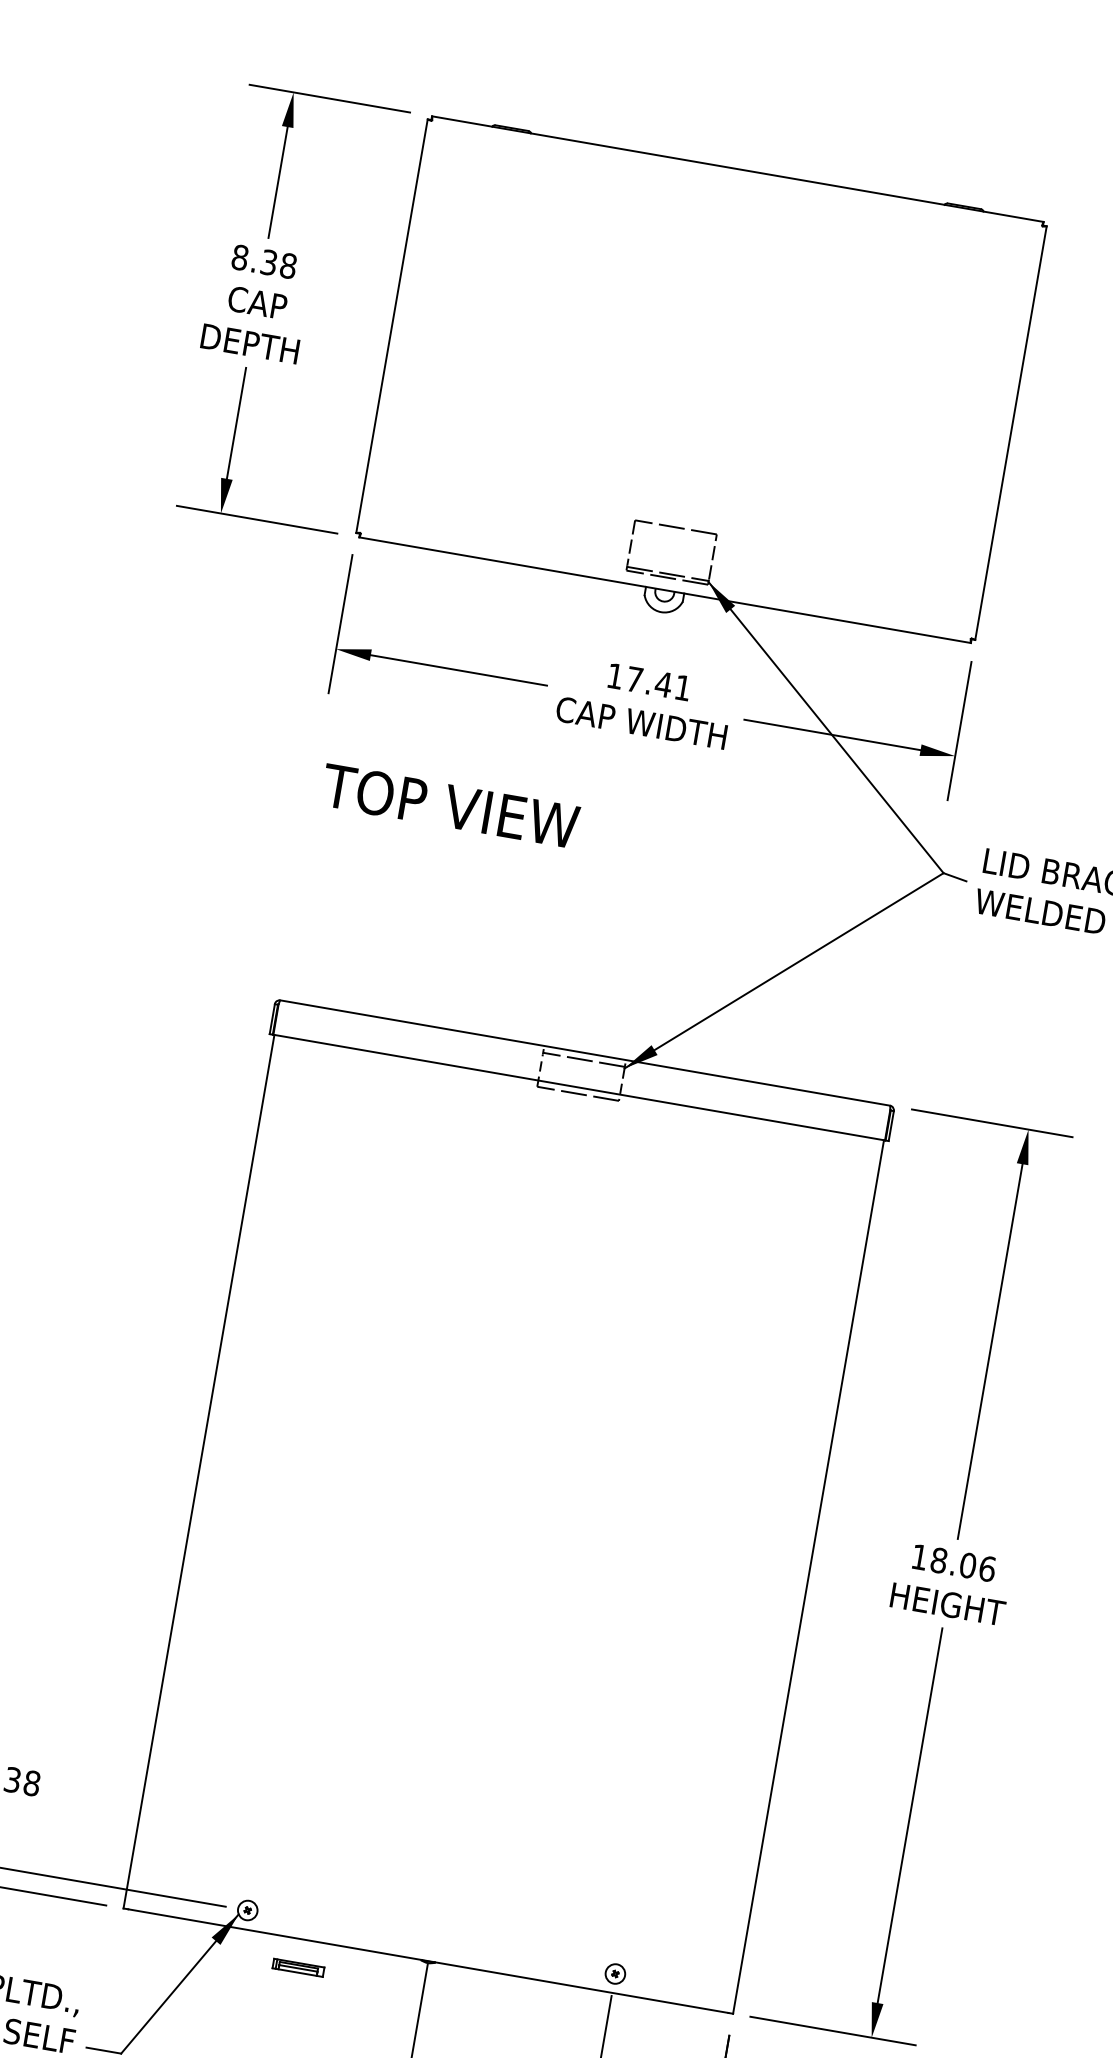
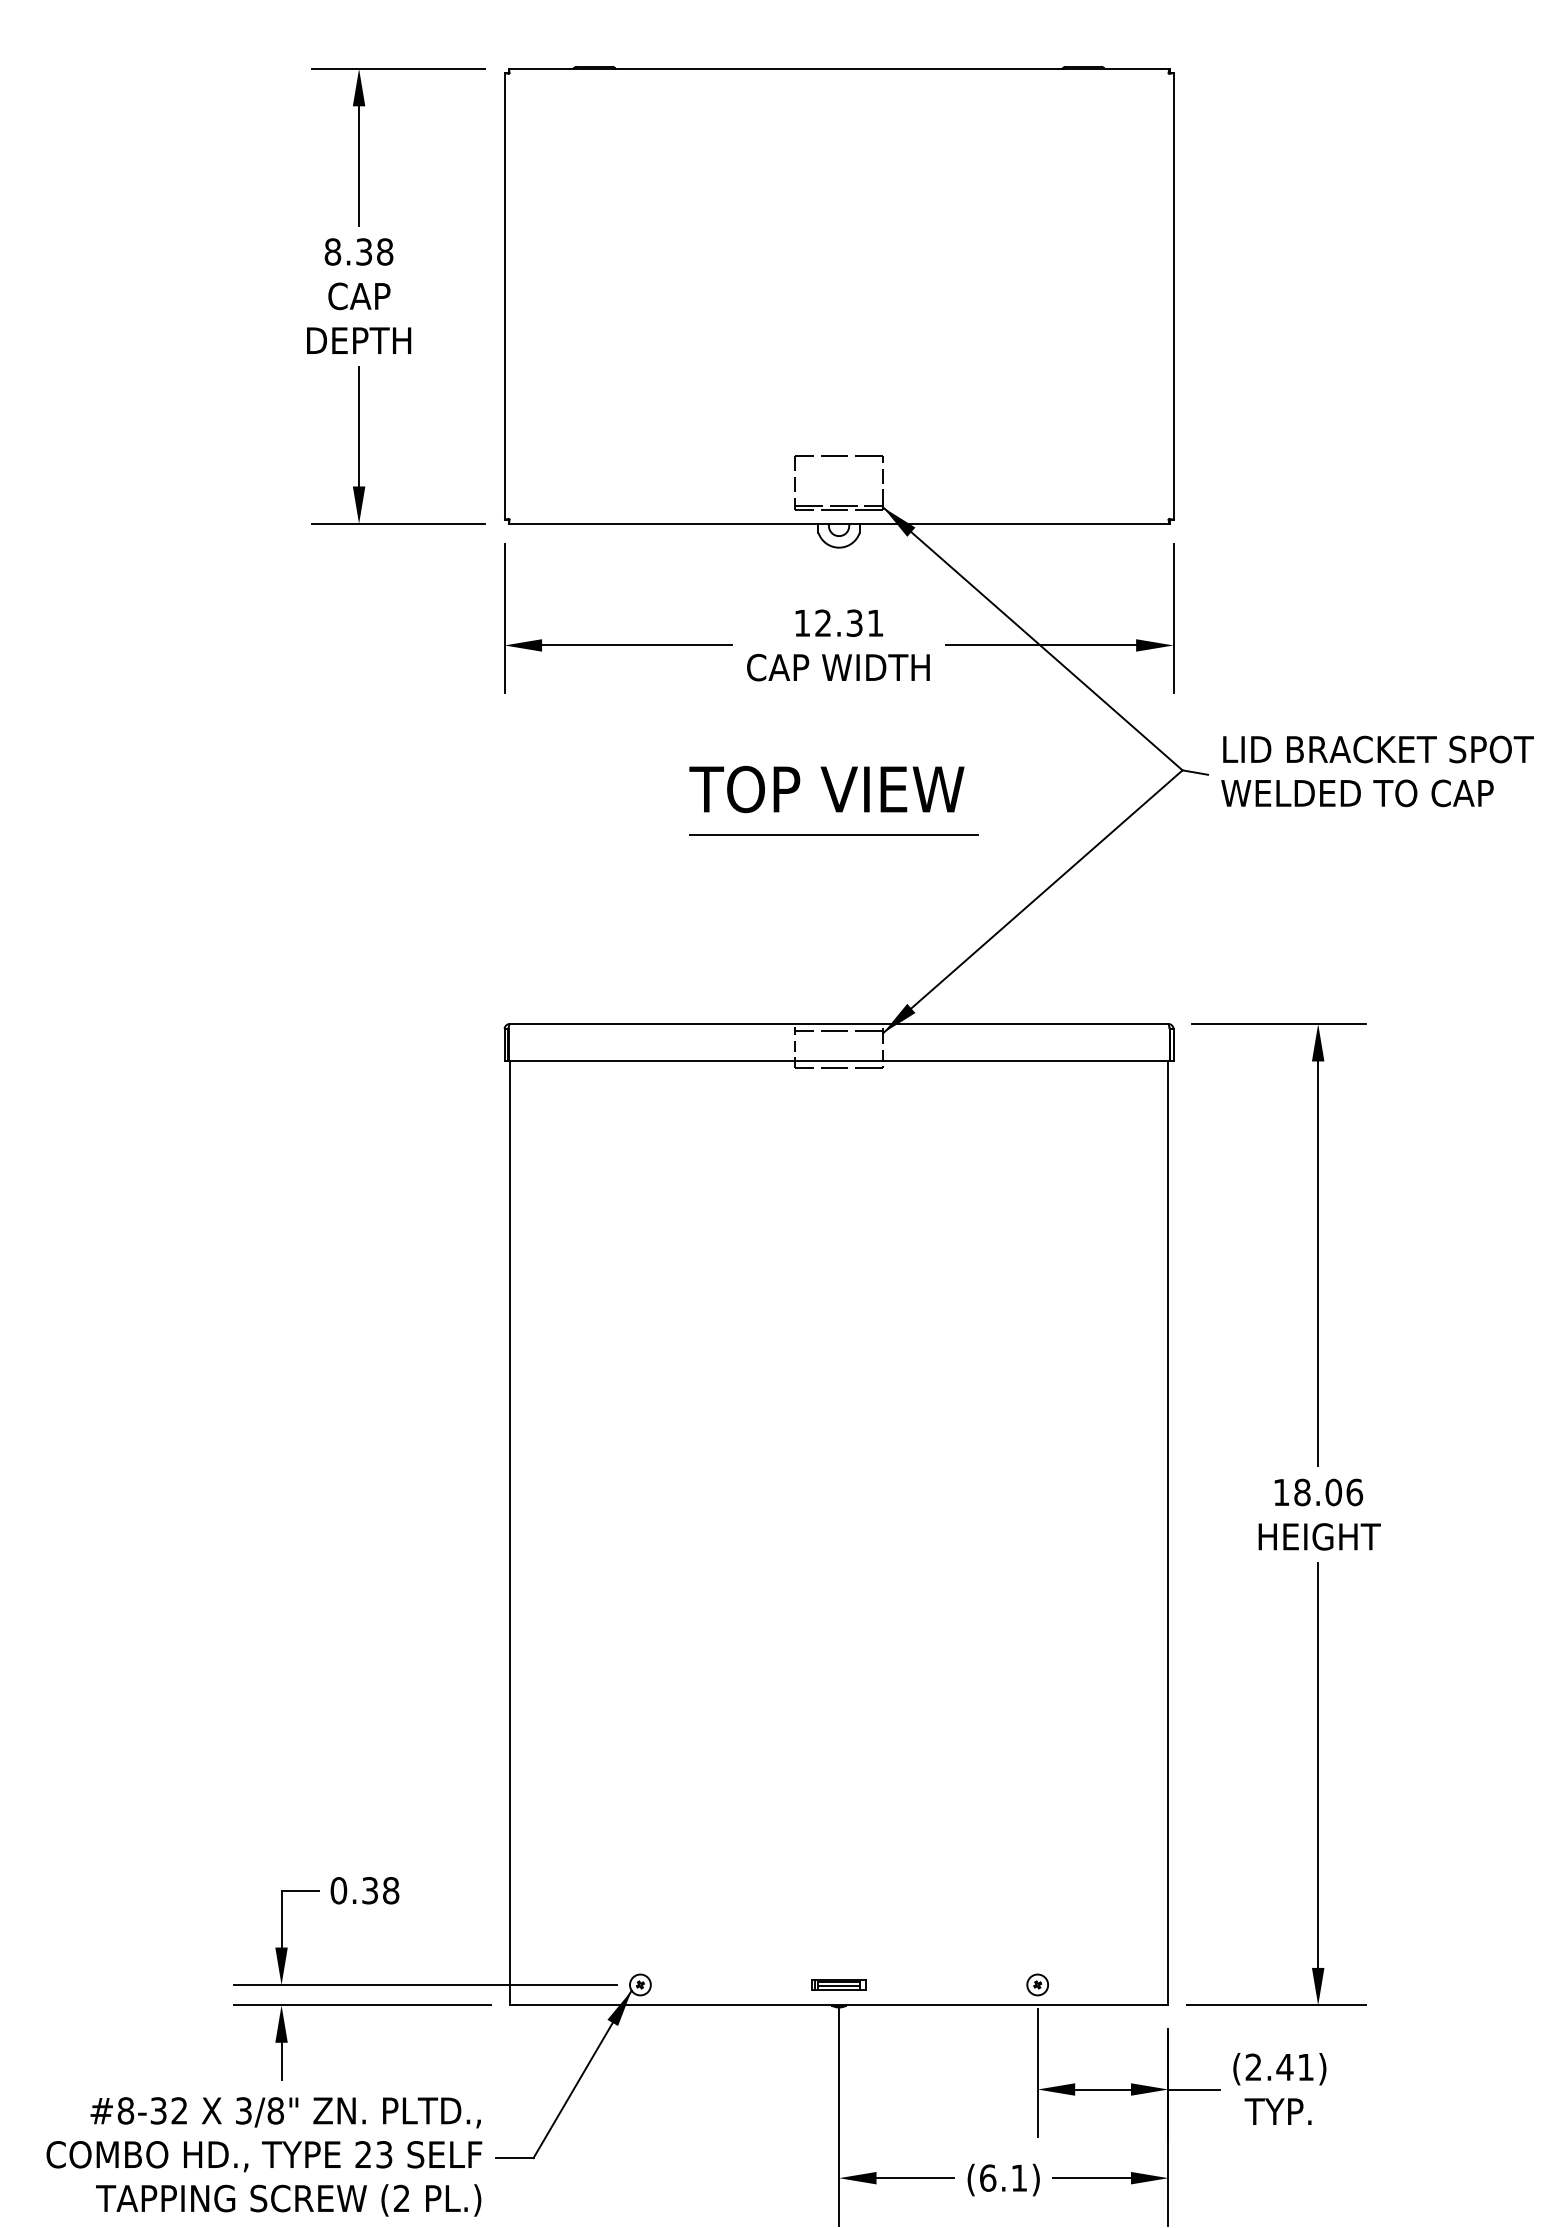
text: (649, 681) -> (839, 622), 17.41 -> 12.31
text: (450, 806) -> (826, 789), moved
line: (610, 876) -> (833, 834), added
part: (298, 1967) -> (838, 1984), moved

